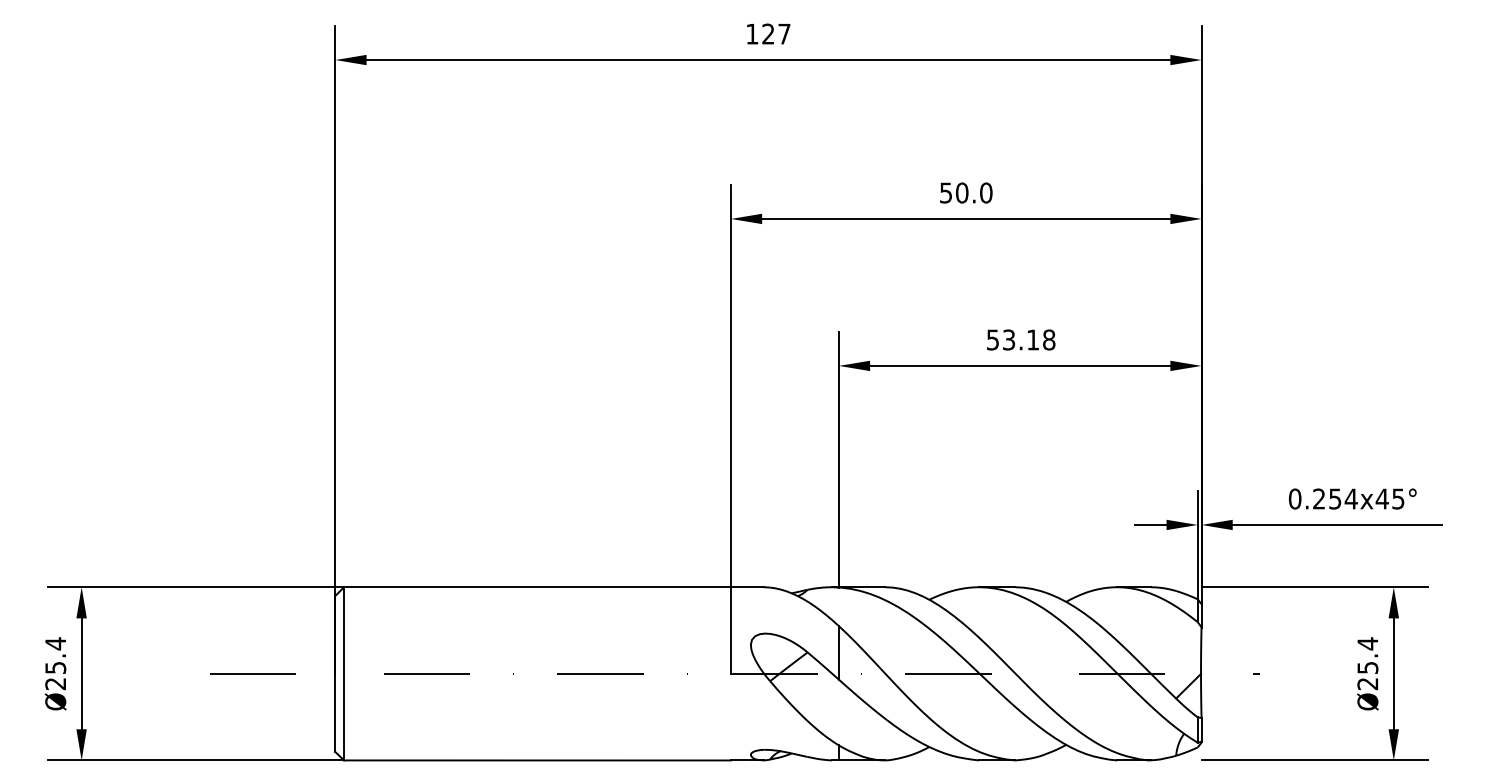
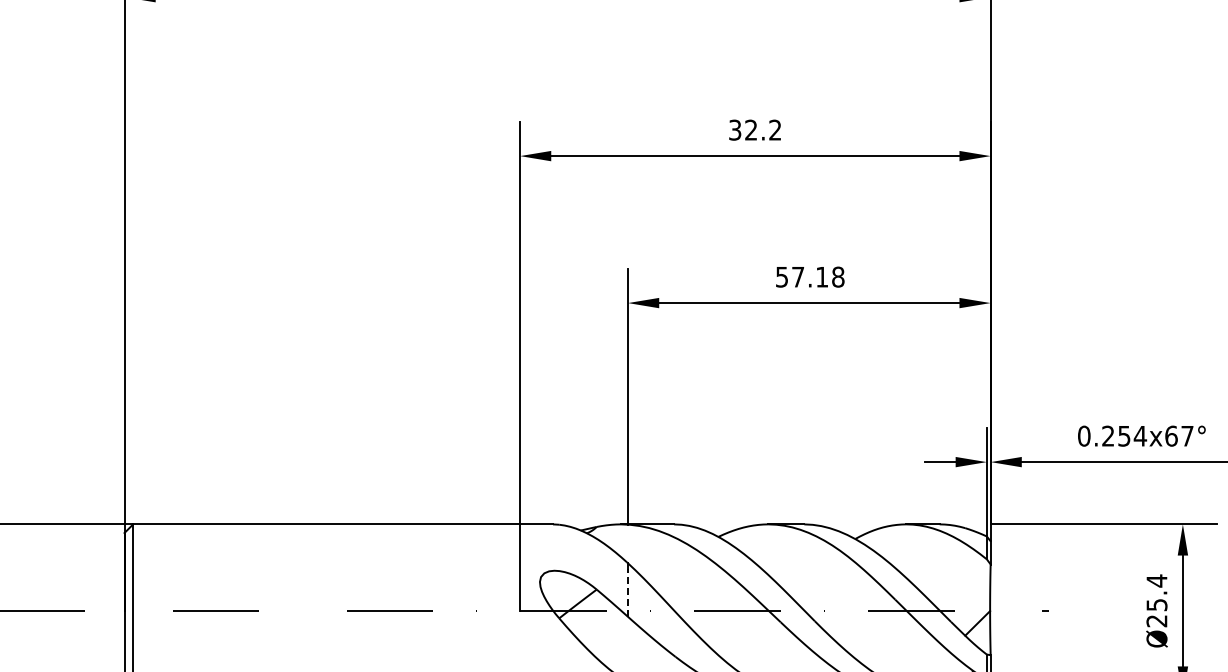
text: (966, 192) -> (755, 129), 50.0 -> 32.2
text: (1009, 339) -> (798, 276), 53.18 -> 57.18
text: (1389, 498) -> (1178, 435), 0.254x45° -> 0.254x67°
line: (838, 655) -> (627, 592), solid -> dashed

